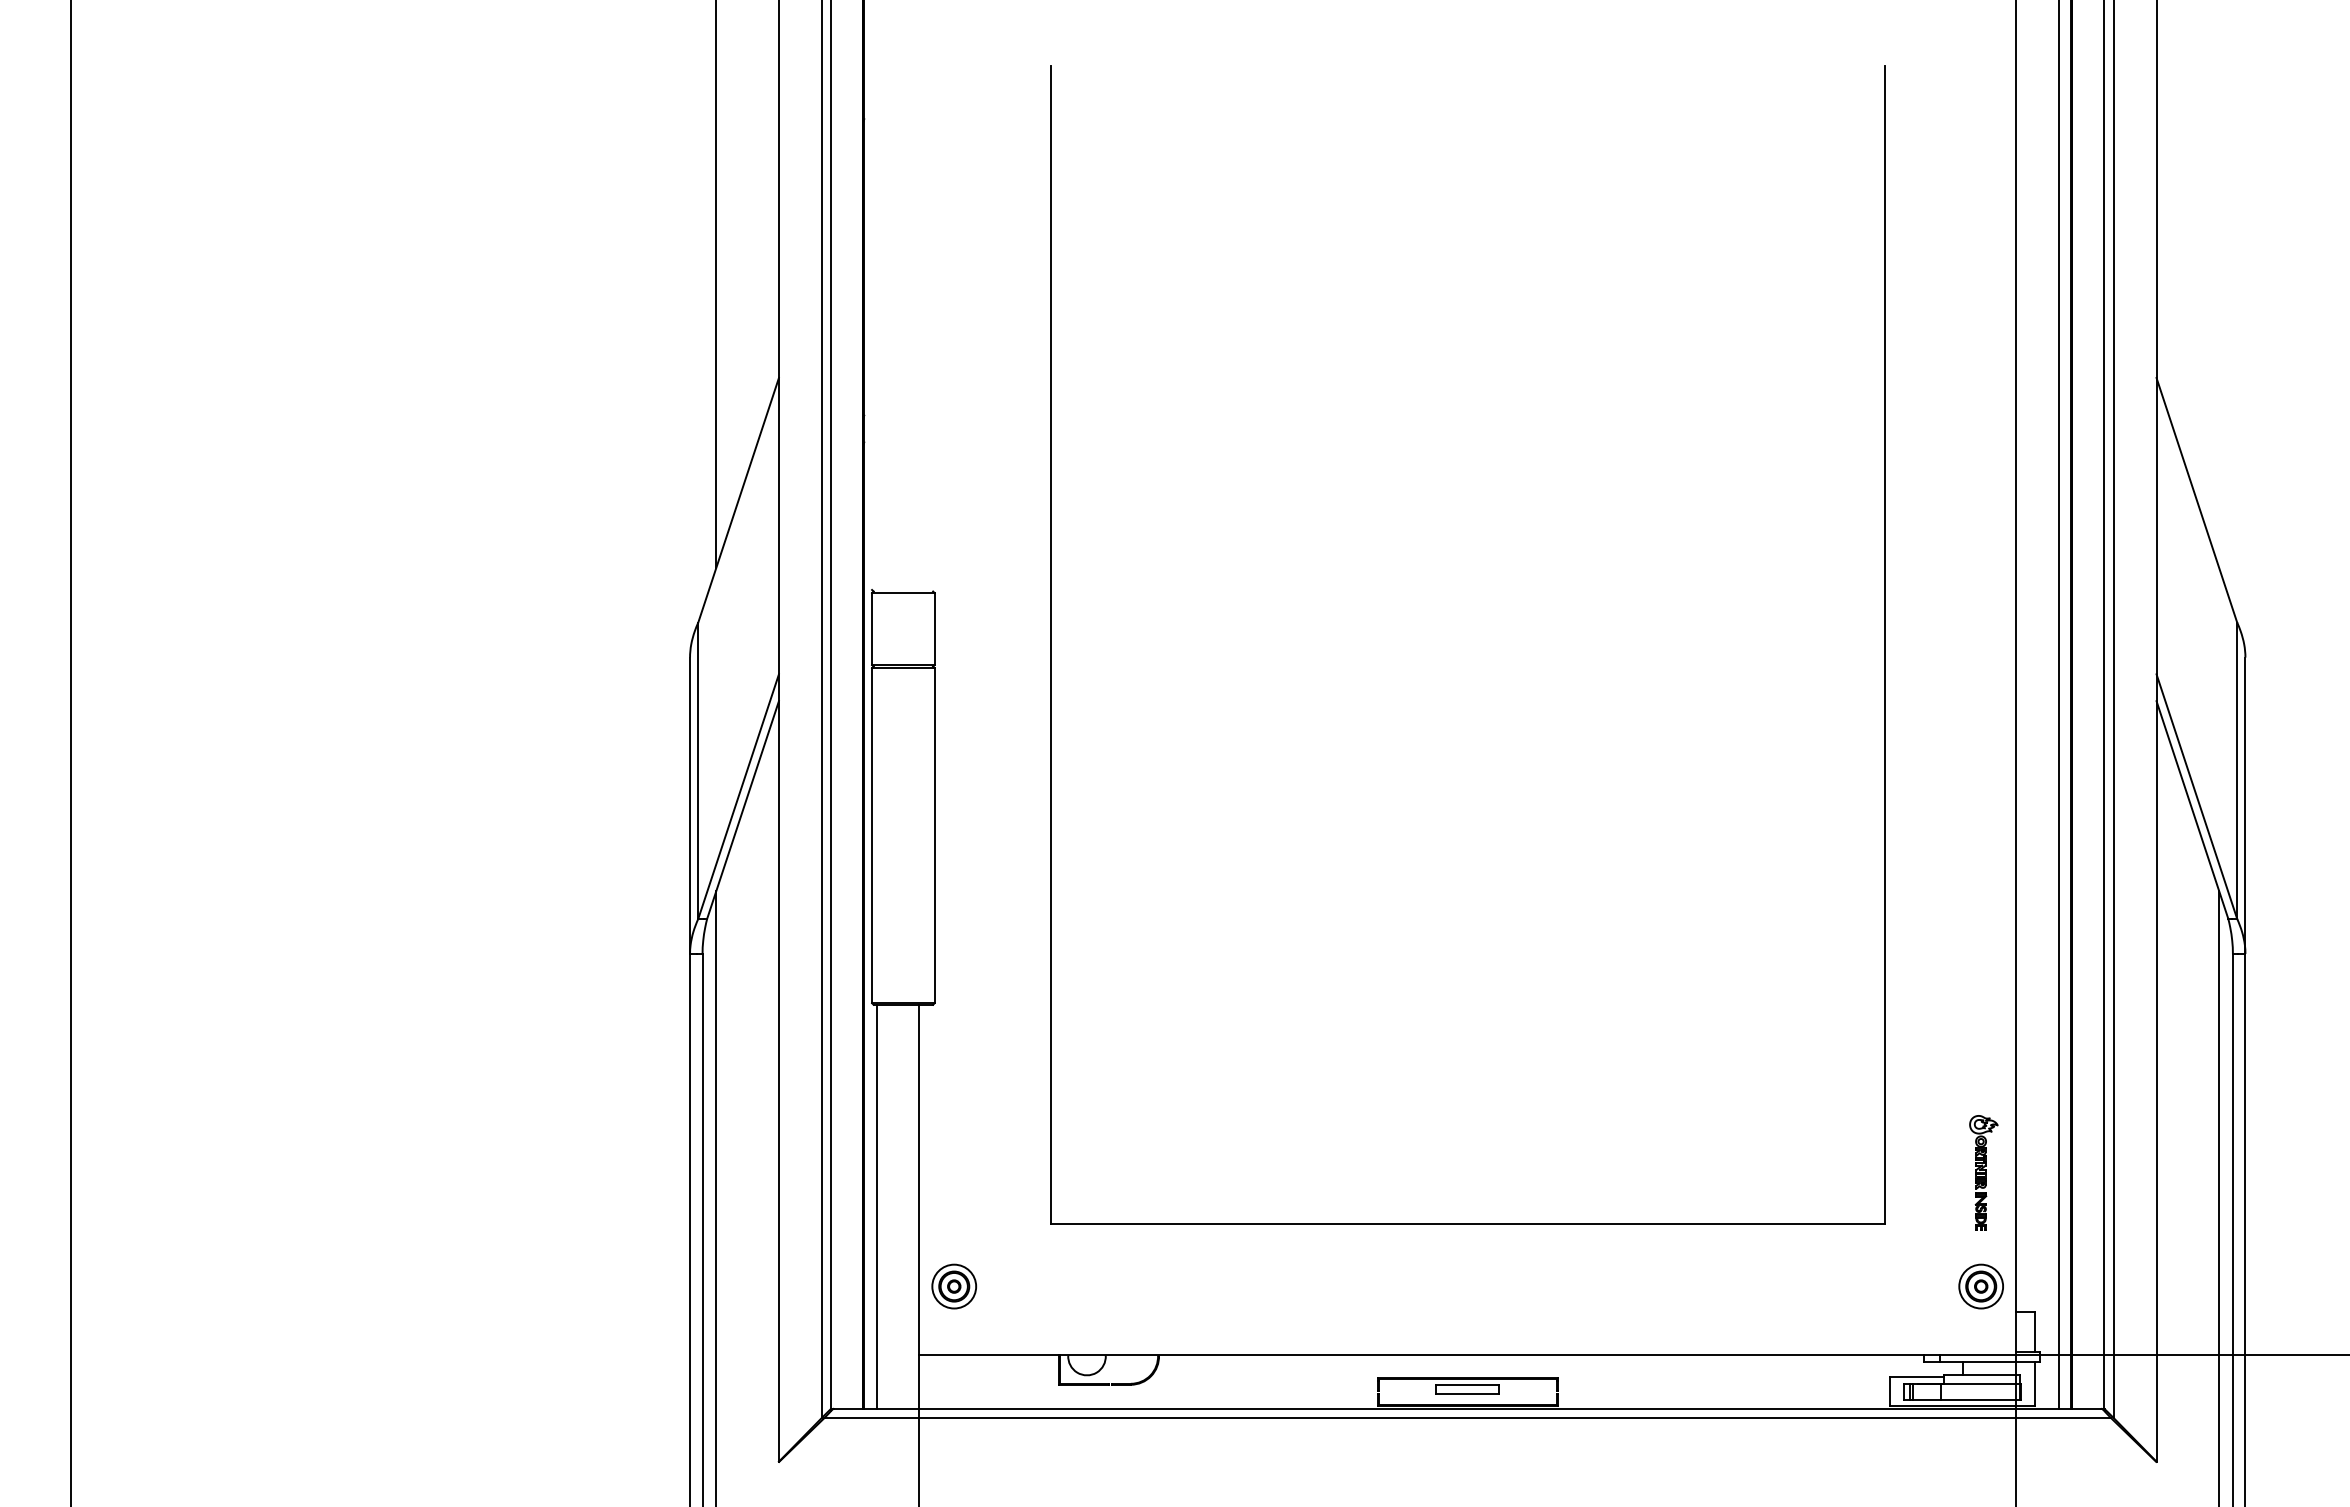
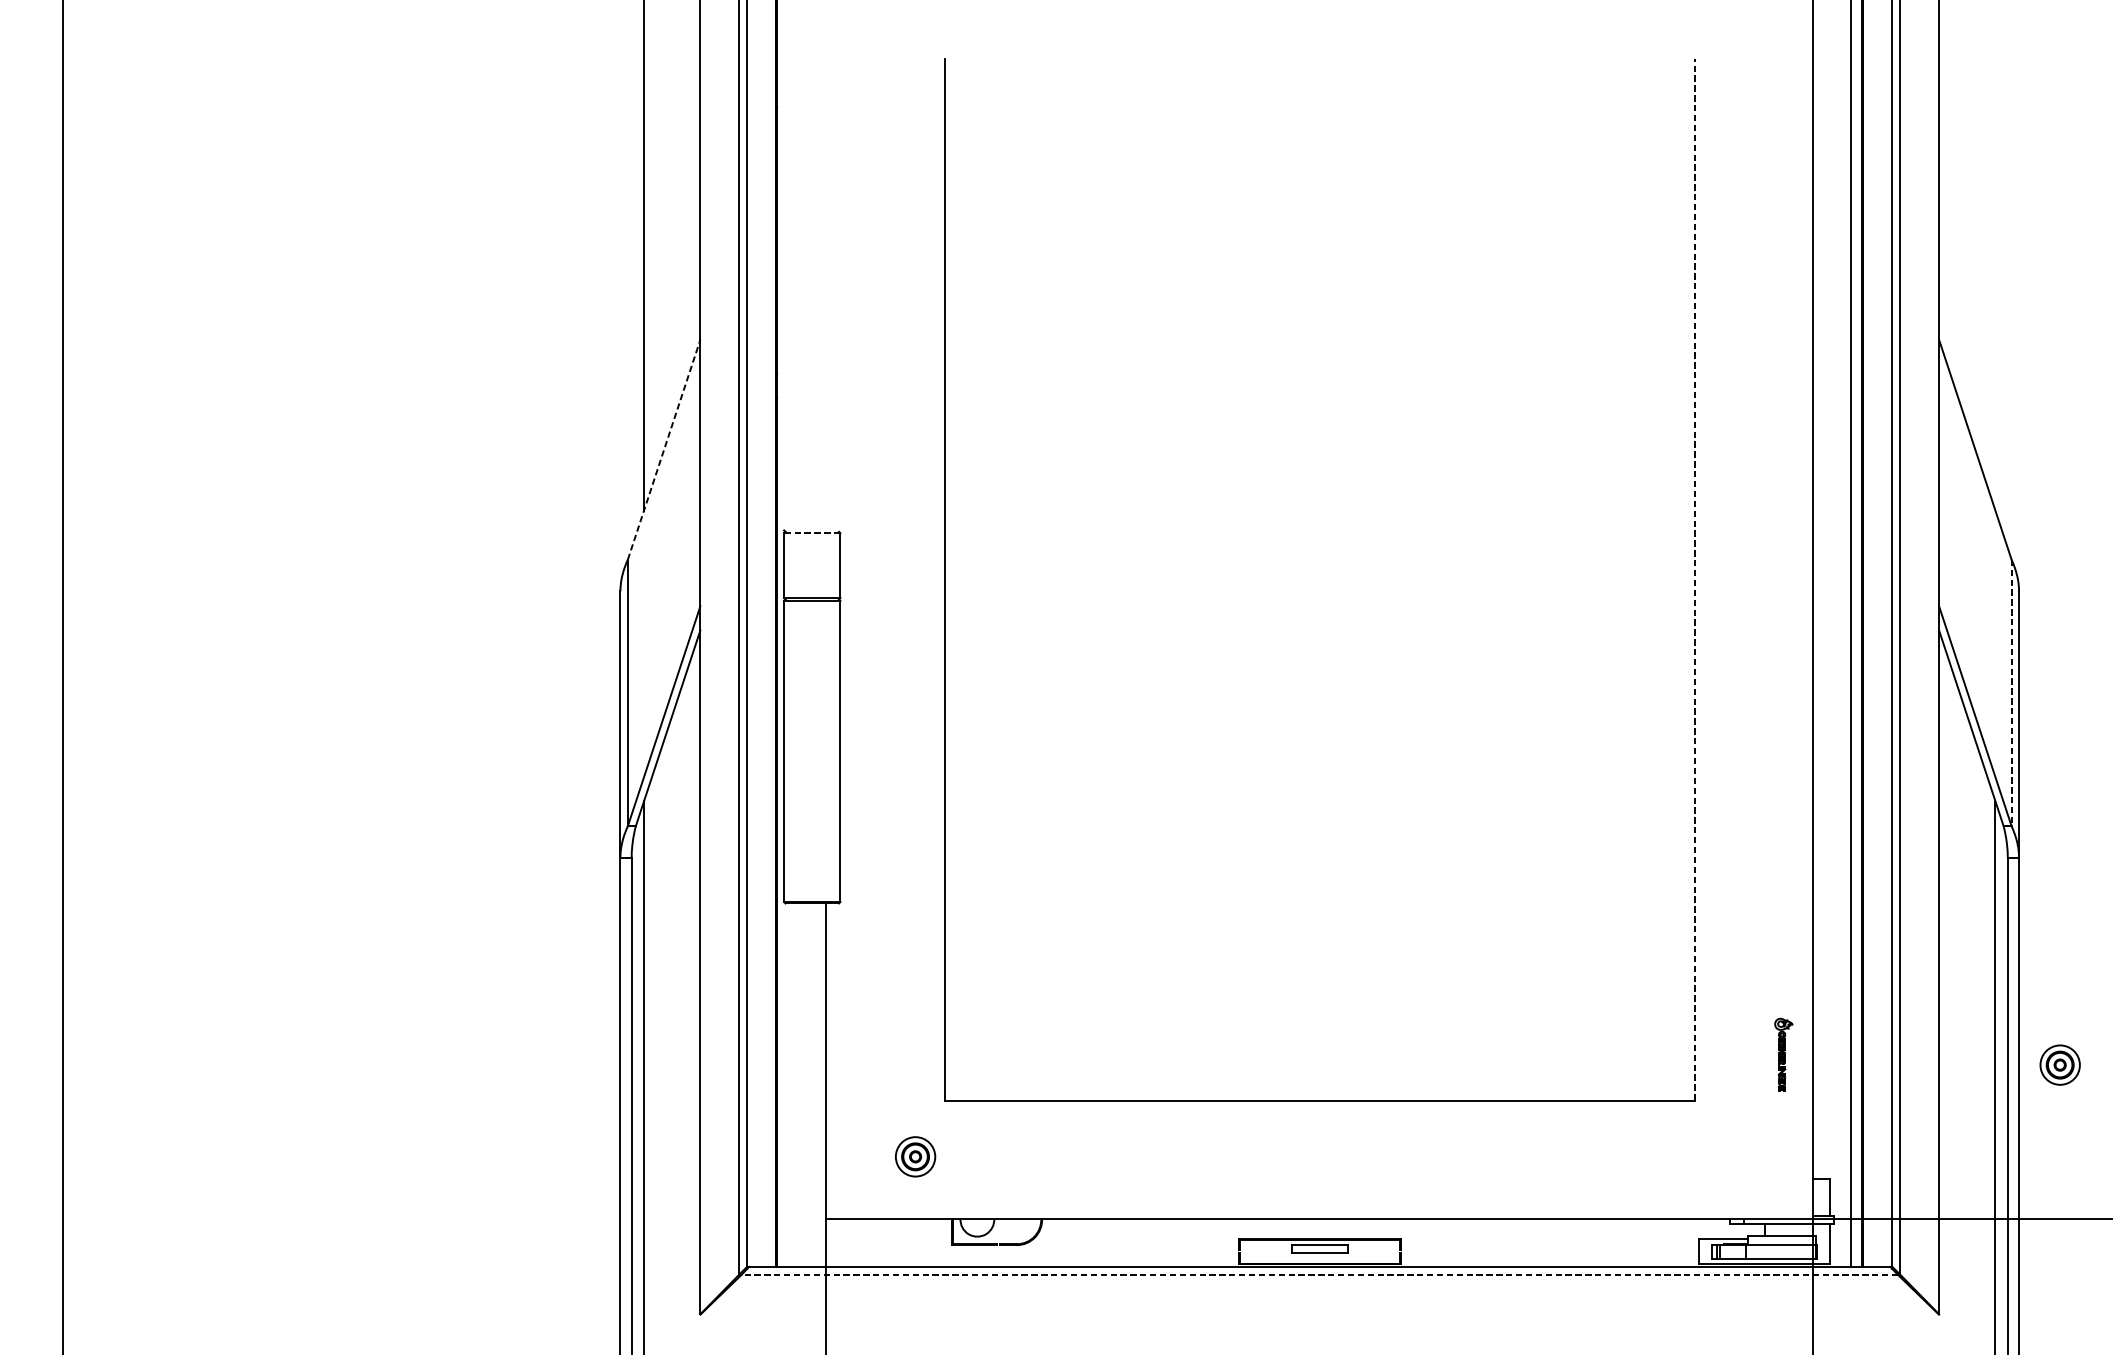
line: (738, 500) -> (663, 450), solid -> dashed
line: (902, 593) -> (811, 533), solid -> dashed
line: (1884, 644) -> (1694, 579), solid -> dashed
line: (2237, 771) -> (2011, 693), solid -> dashed
part: (1983, 1172) -> (1783, 1054), size x0.7
line: (876, 1206) -> (788, 1084), removed
part: (954, 1286) -> (915, 1156), moved
part: (1980, 1286) -> (2059, 1065), moved
line: (1467, 1418) -> (1319, 1275), solid -> dashed

